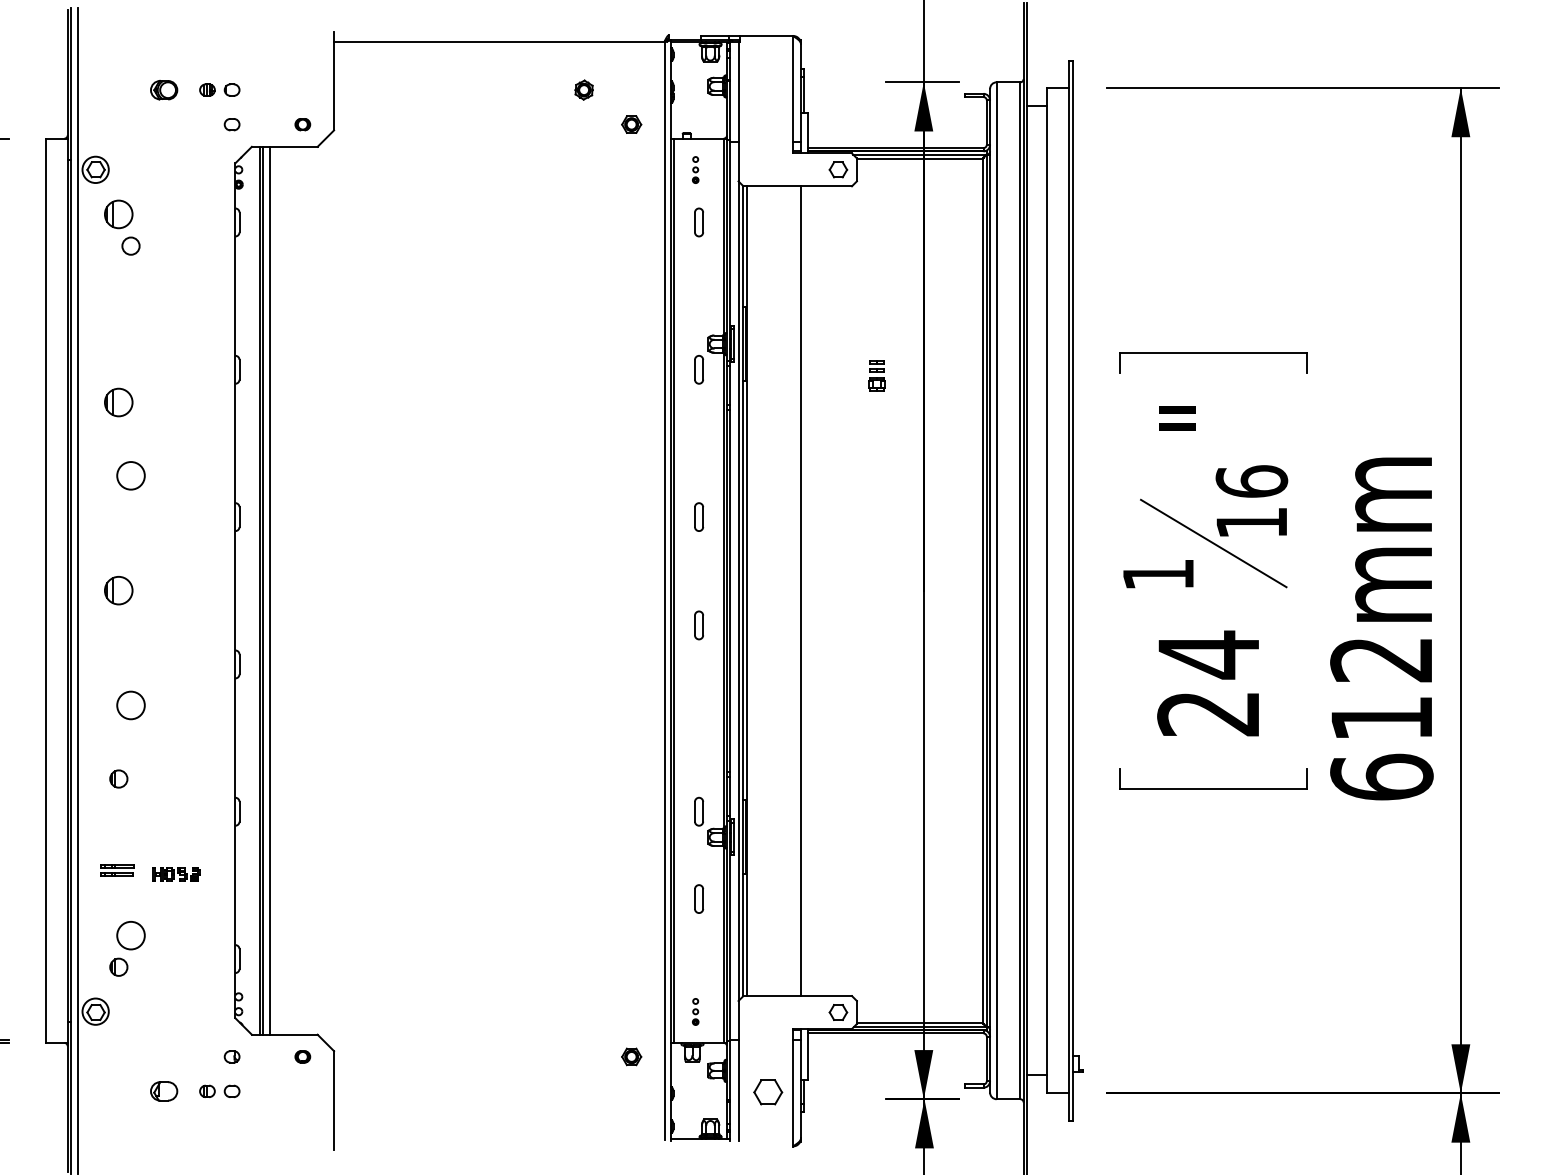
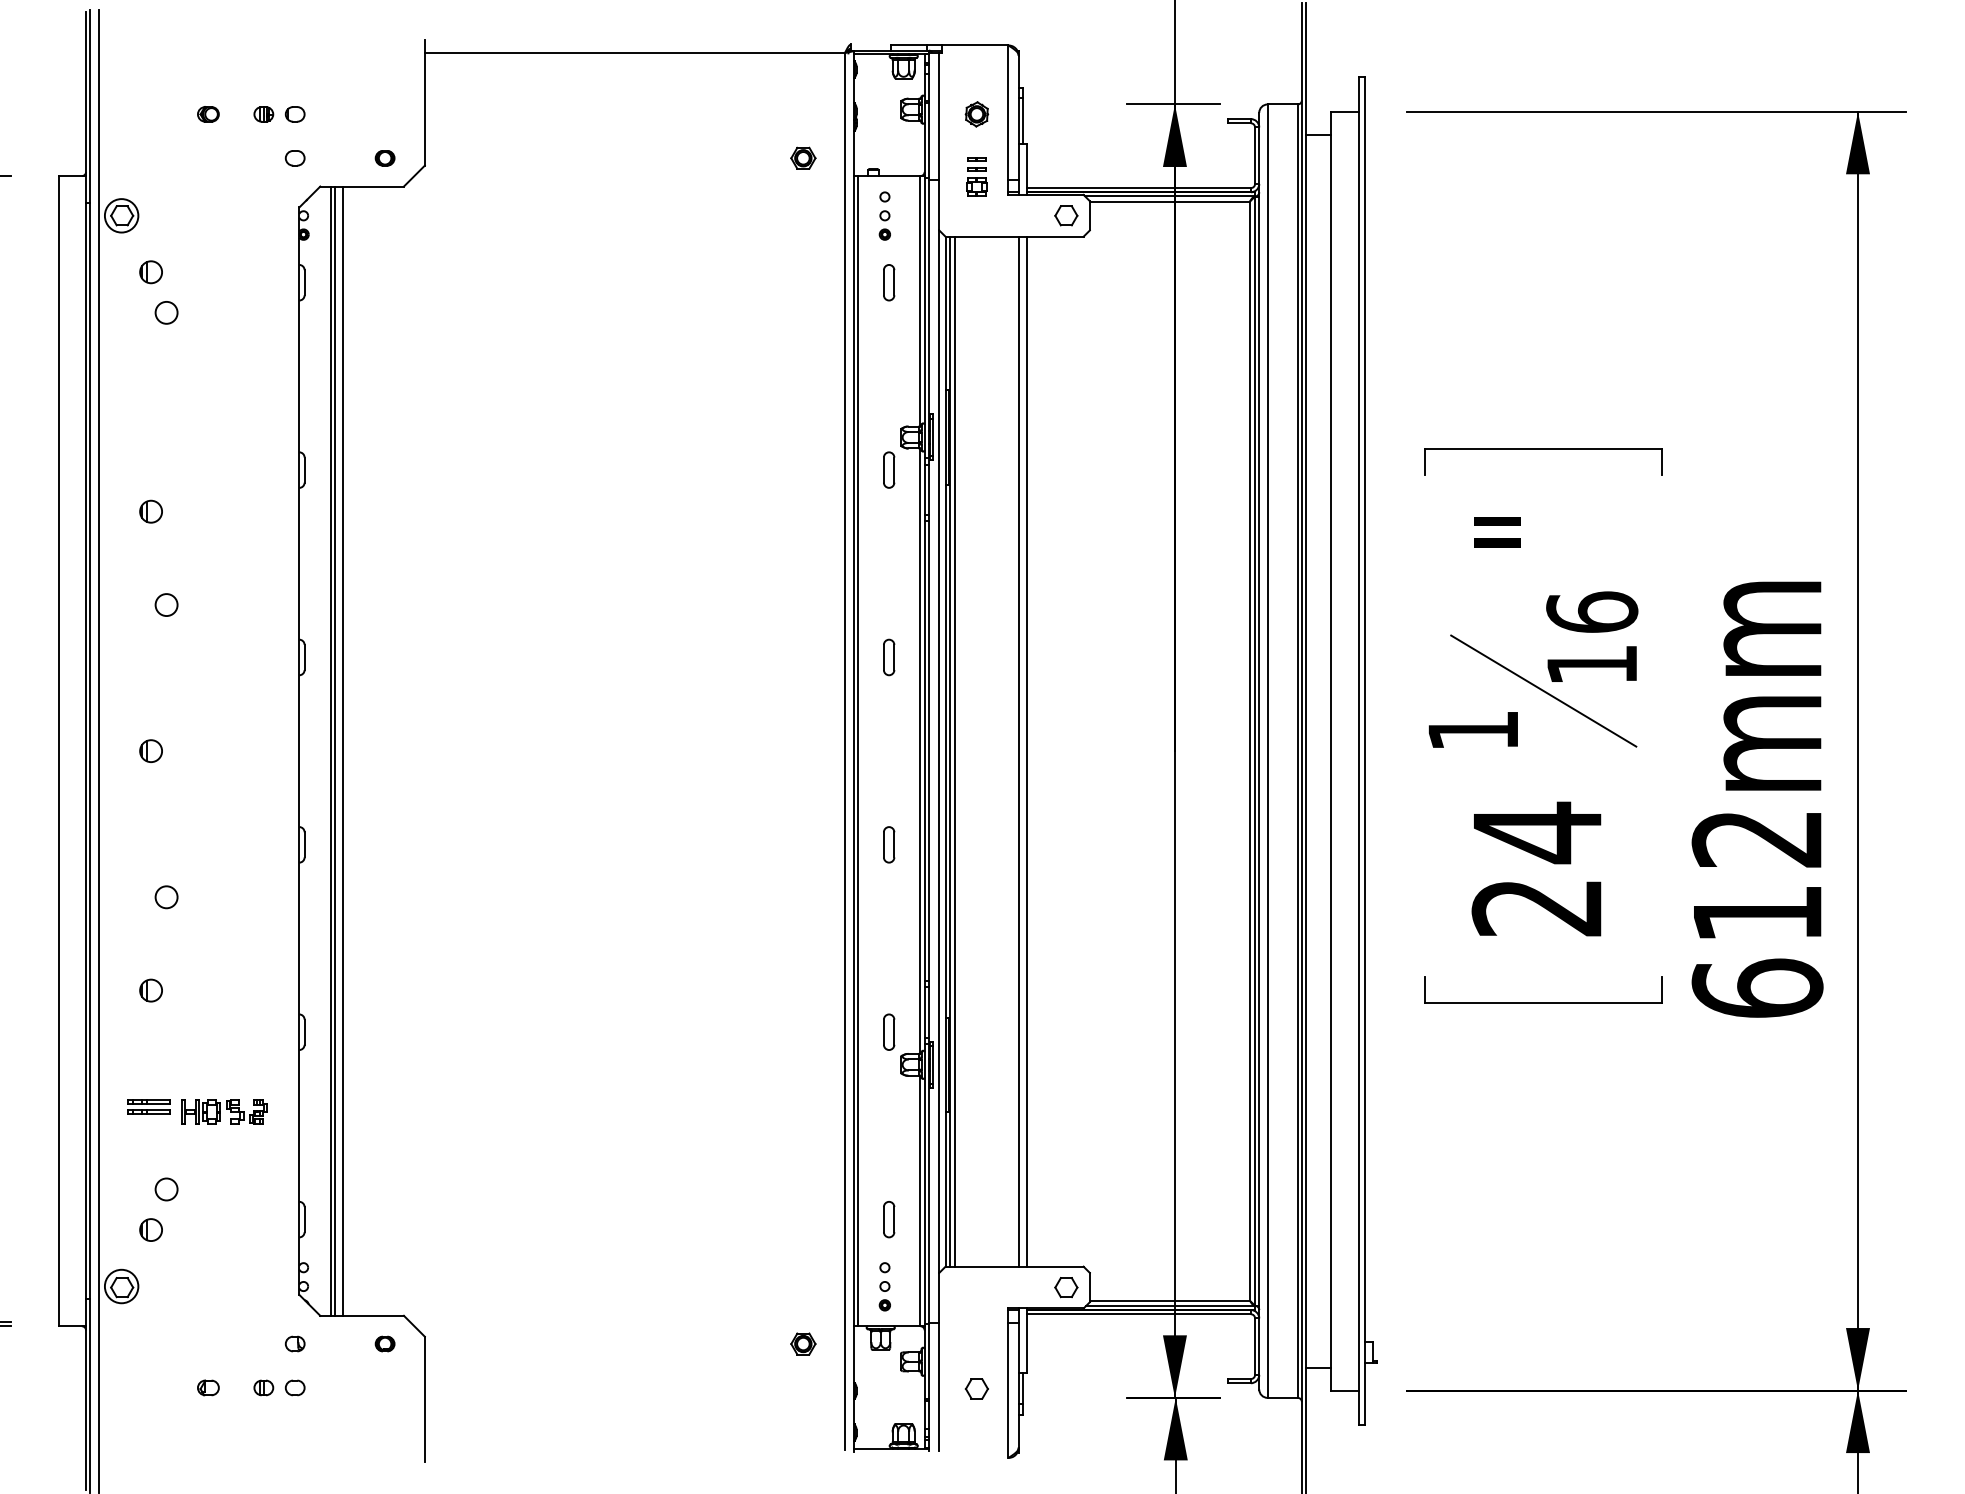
part: (163, 89) -> (207, 113), size x0.62
part: (583, 89) -> (976, 113), moved
part: (695, 169) -> (884, 215), size x1.43
part: (118, 213) -> (150, 271), size x0.62
part: (876, 375) -> (976, 175), moved
part: (118, 402) -> (150, 511), size x0.62
circle: (130, 475) -> (165, 604), size x0.62
part: (118, 590) -> (150, 750), size x0.62
line: (750, 591) -> (954, 752), added
line: (807, 591) -> (1027, 752), added
part: (698, 625) -> (888, 844), moved
circle: (130, 705) -> (165, 897), size x0.62
part: (176, 874) -> (224, 1112), size x1.43
part: (699, 898) -> (889, 1218), moved
circle: (130, 934) -> (165, 1188), size x0.62
part: (695, 1011) -> (884, 1286), size x1.43
part: (163, 1091) -> (207, 1388), size x0.62
part: (767, 1091) -> (976, 1388), size x0.62

